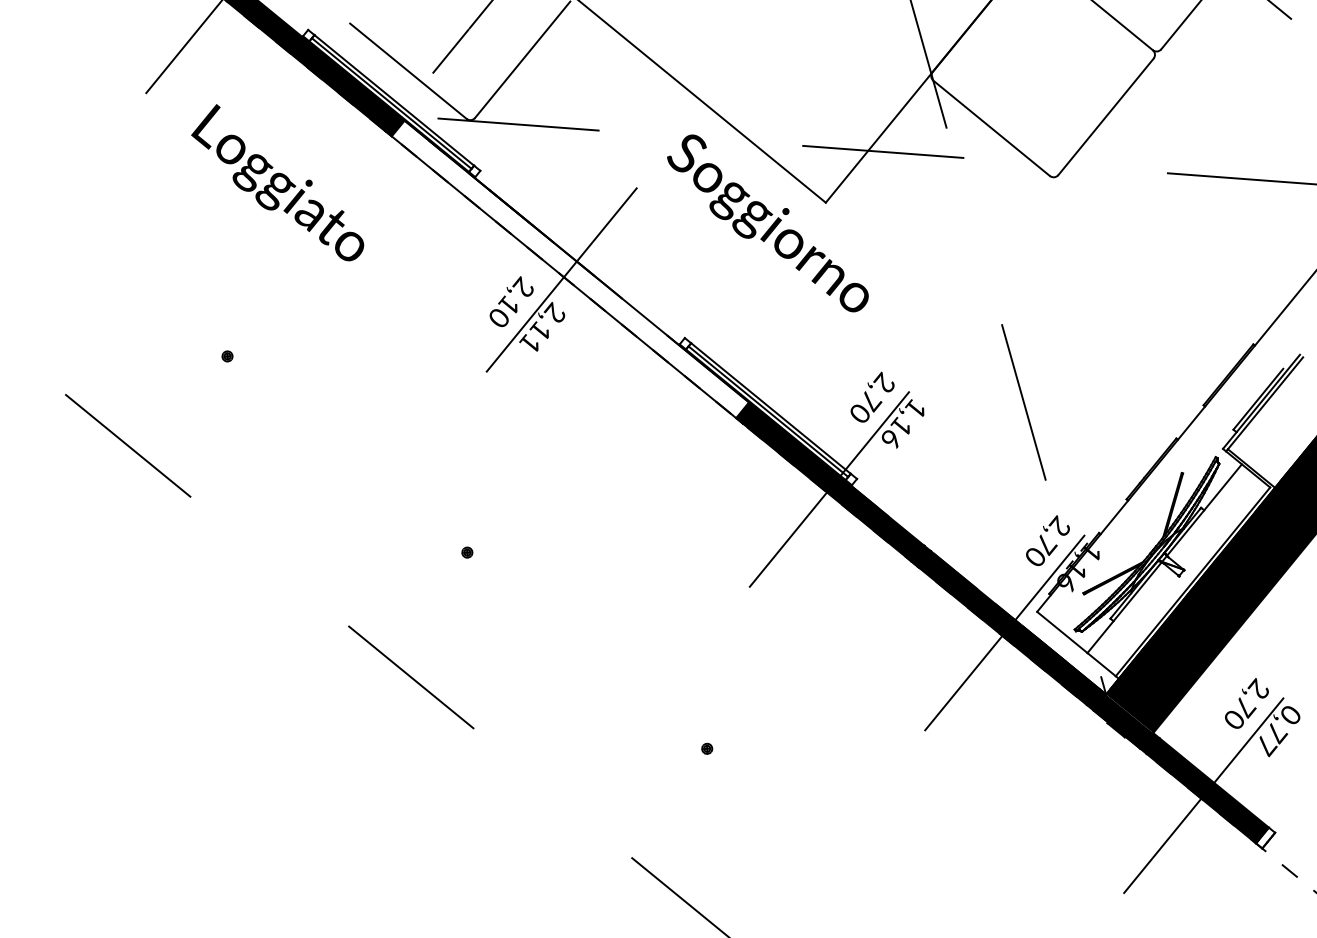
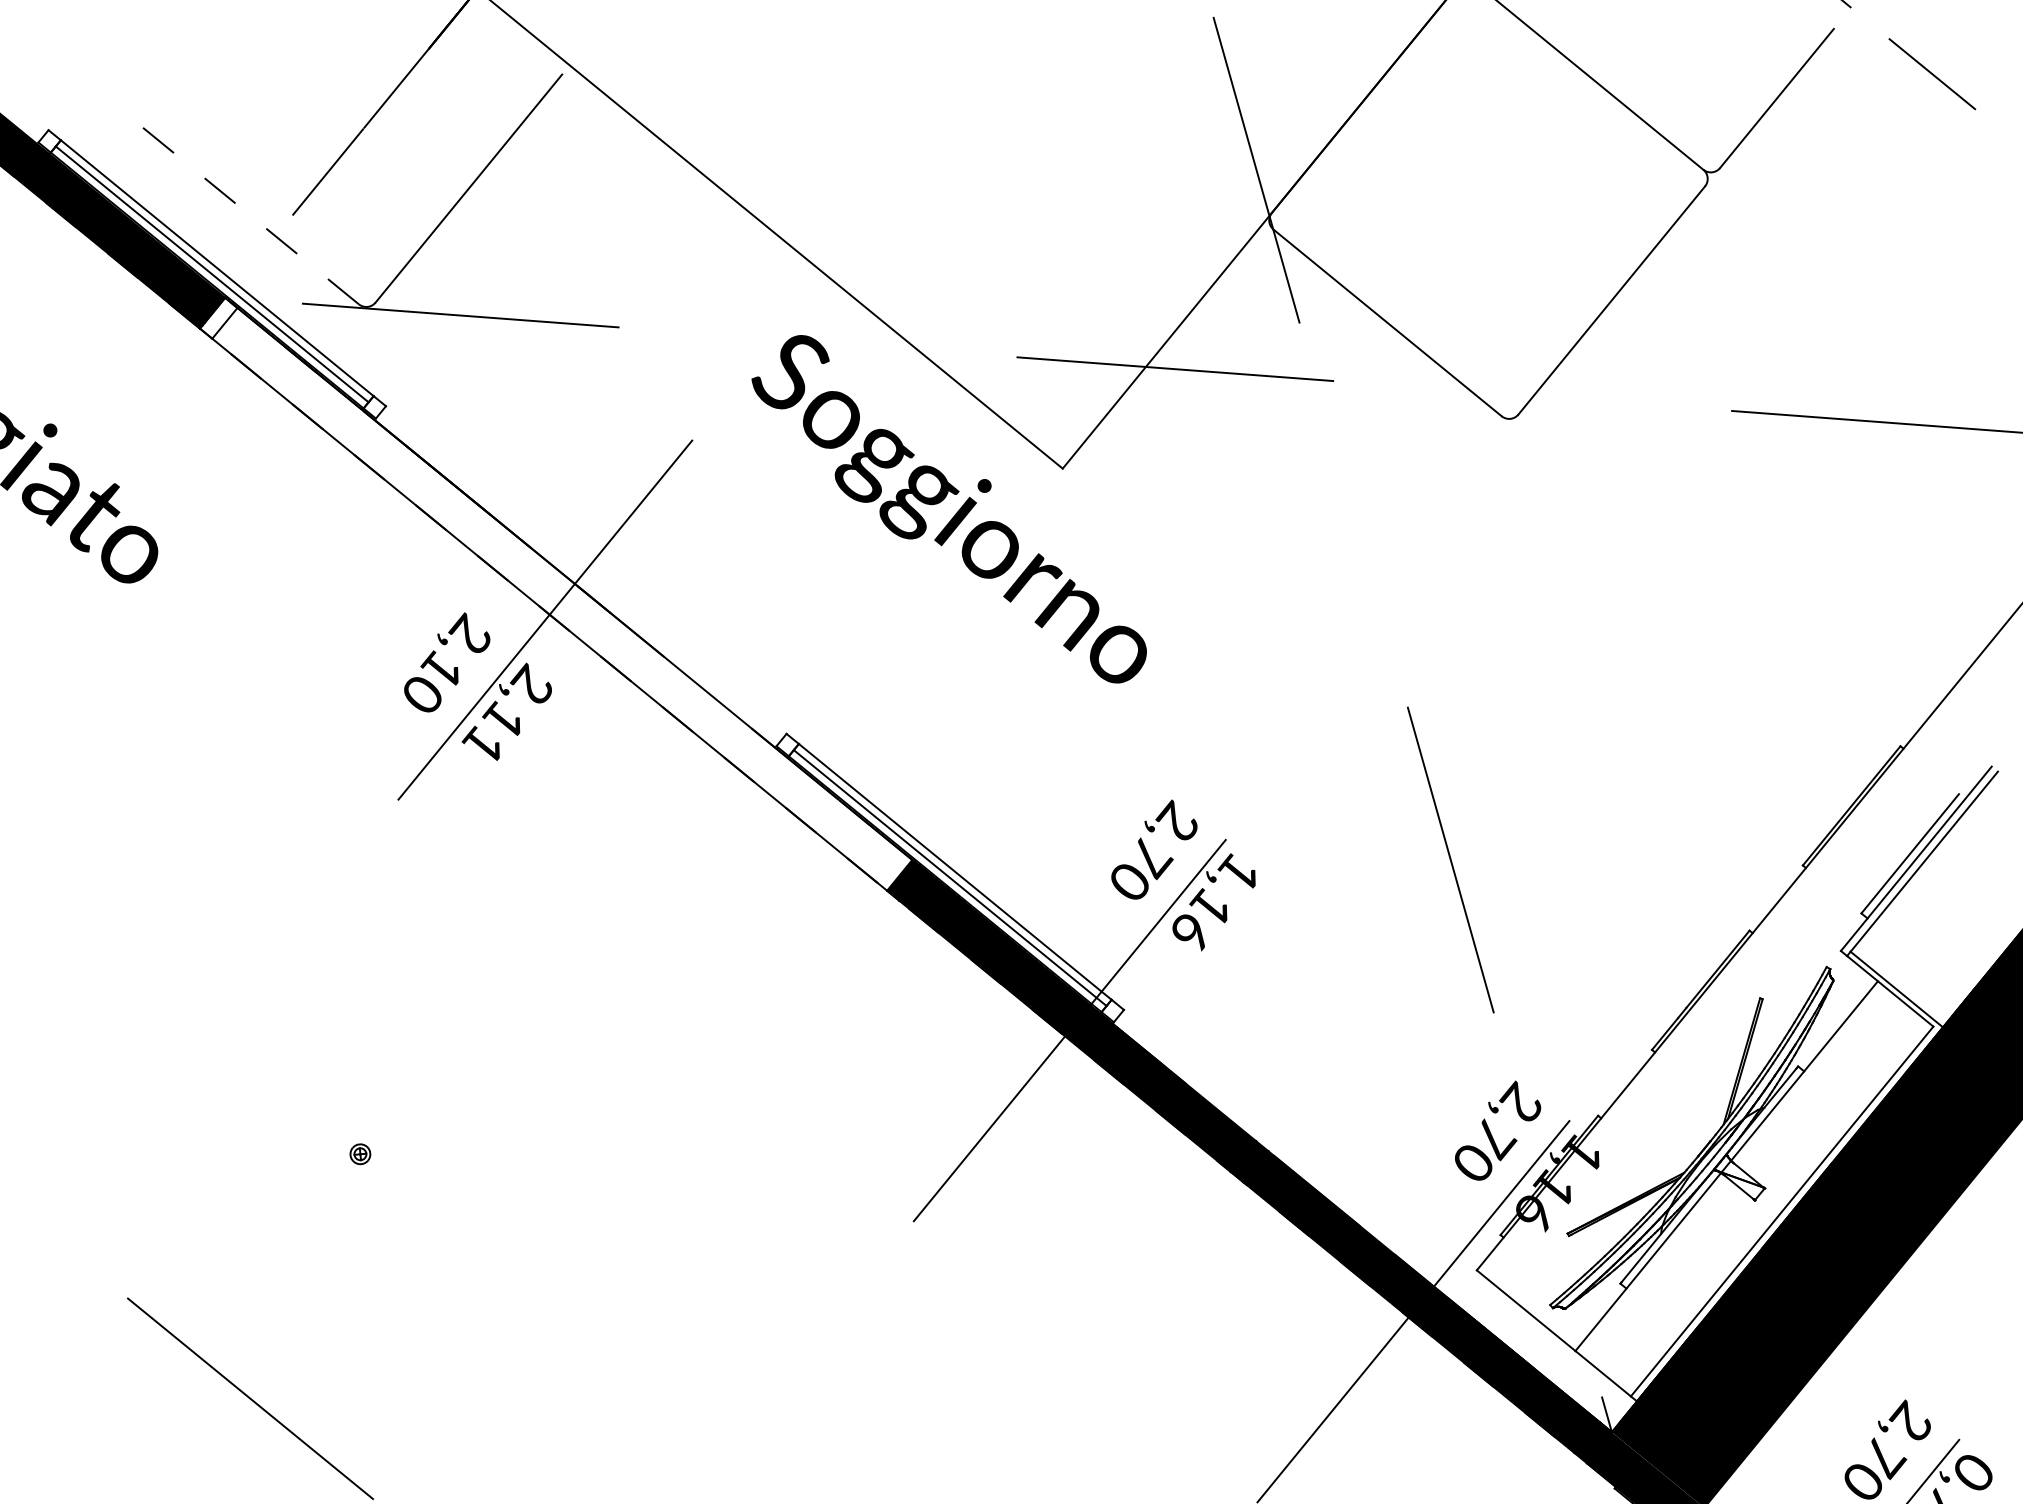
line: (407, 70) -> (243, 209), solid -> dashed
fill: (394, 125) -> (217, 317), removed

